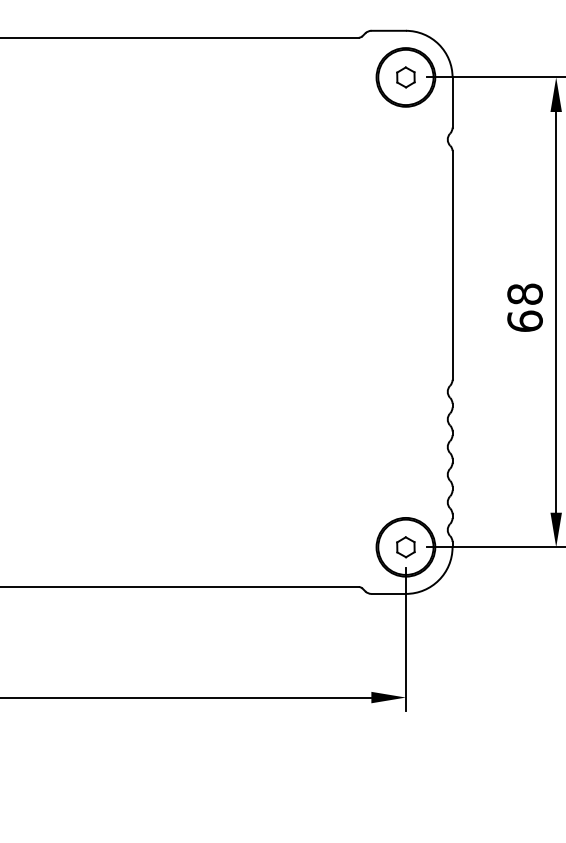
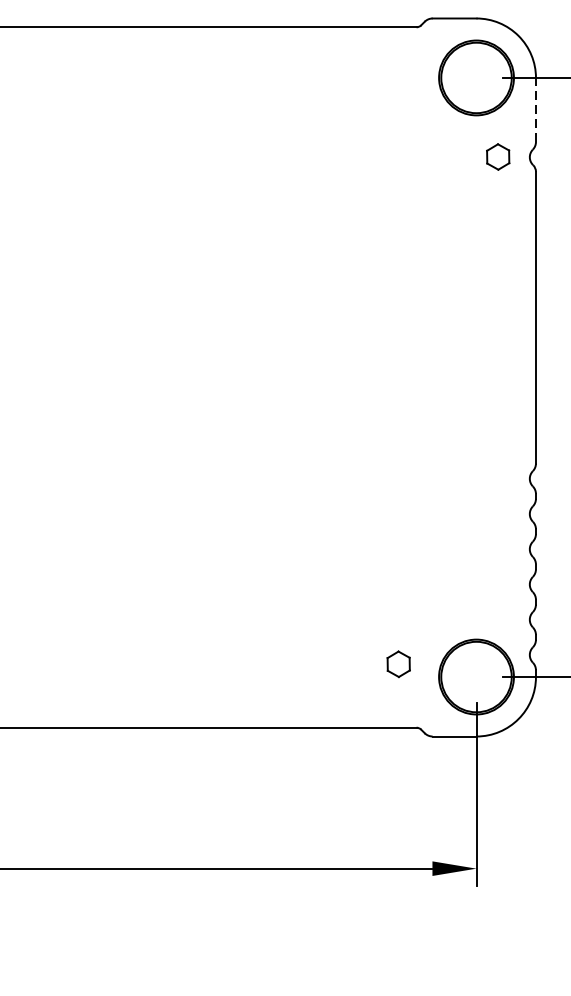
part: (405, 77) -> (497, 157), moved
line: (452, 102) -> (535, 109), solid -> dashed
part: (405, 547) -> (398, 664), moved

